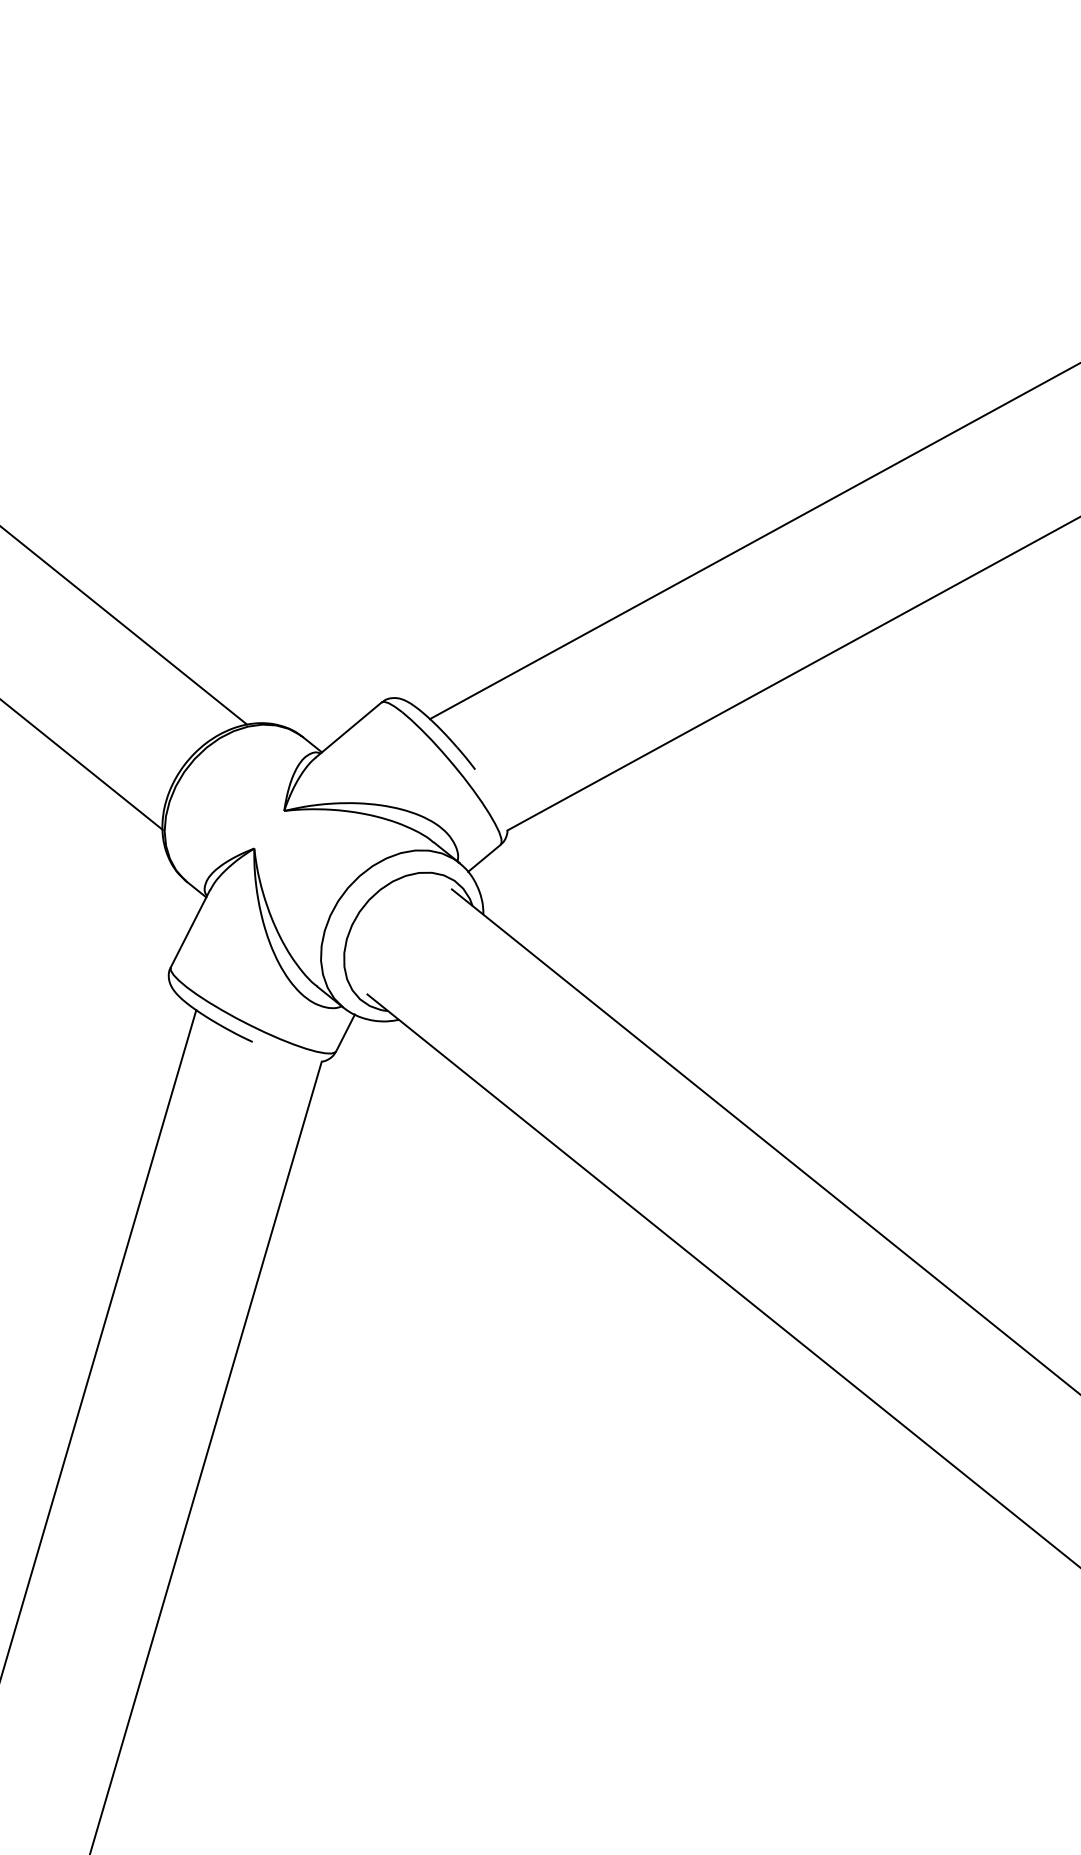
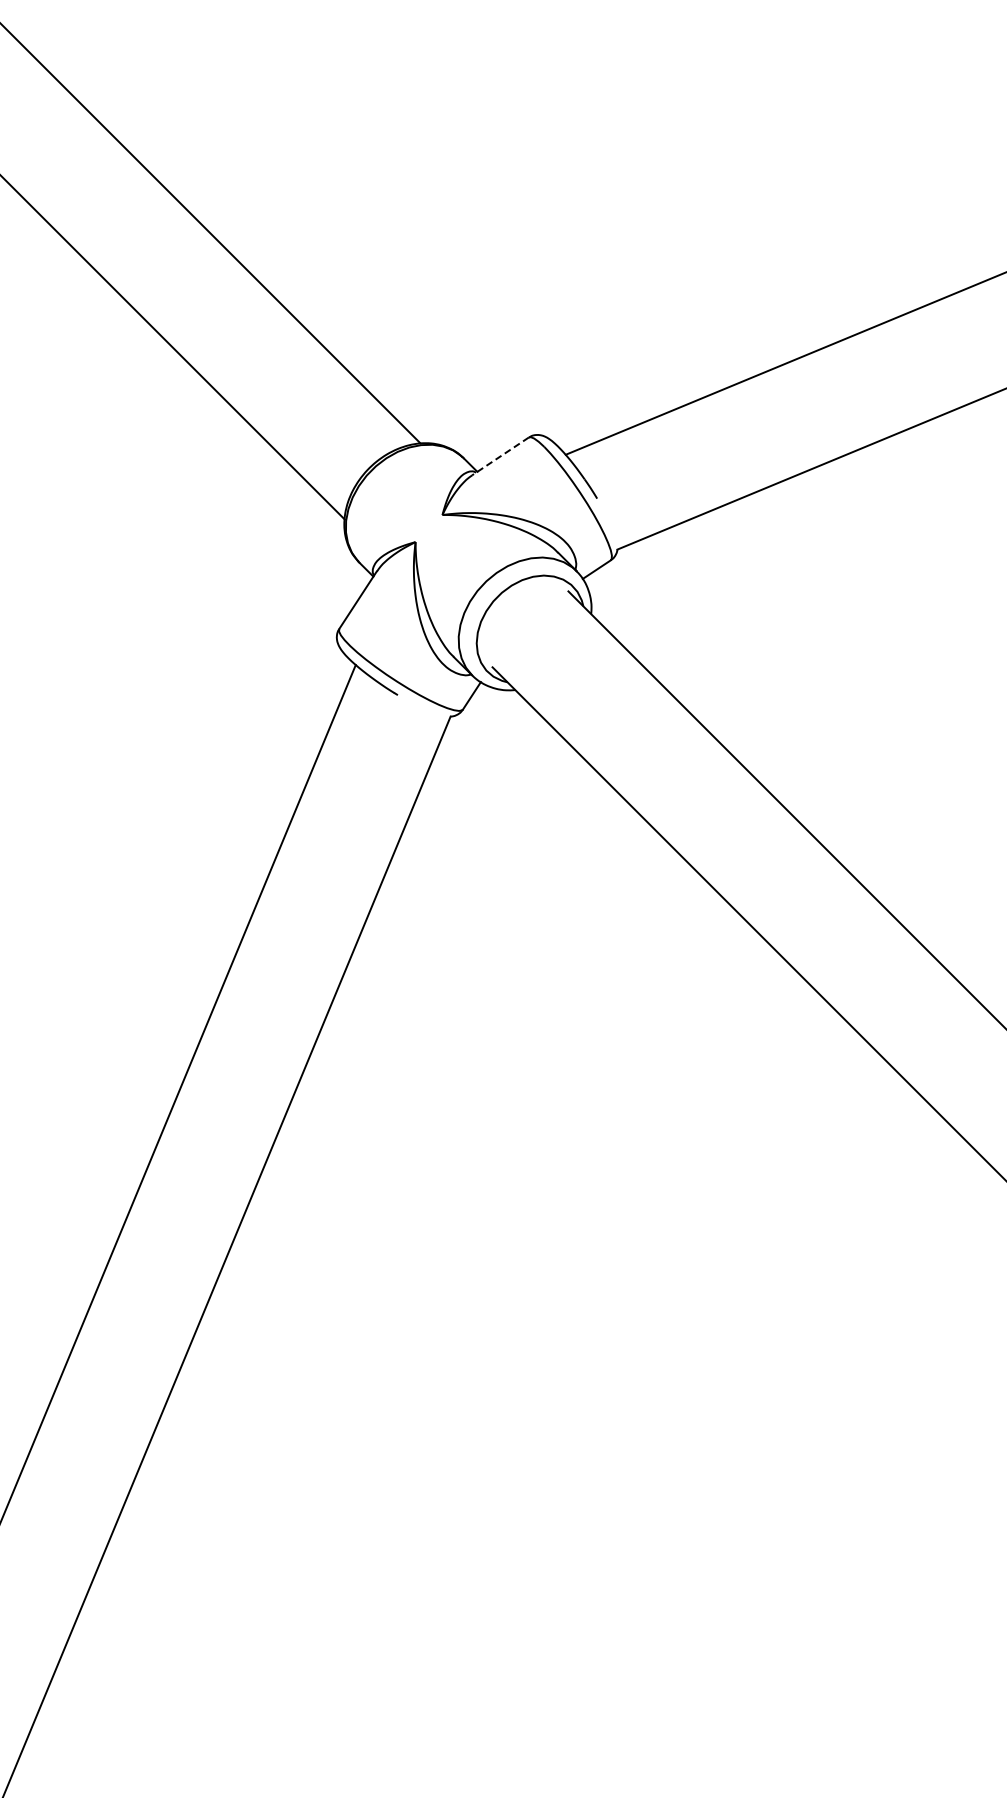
line: (348, 730) -> (500, 456), solid -> dashed

